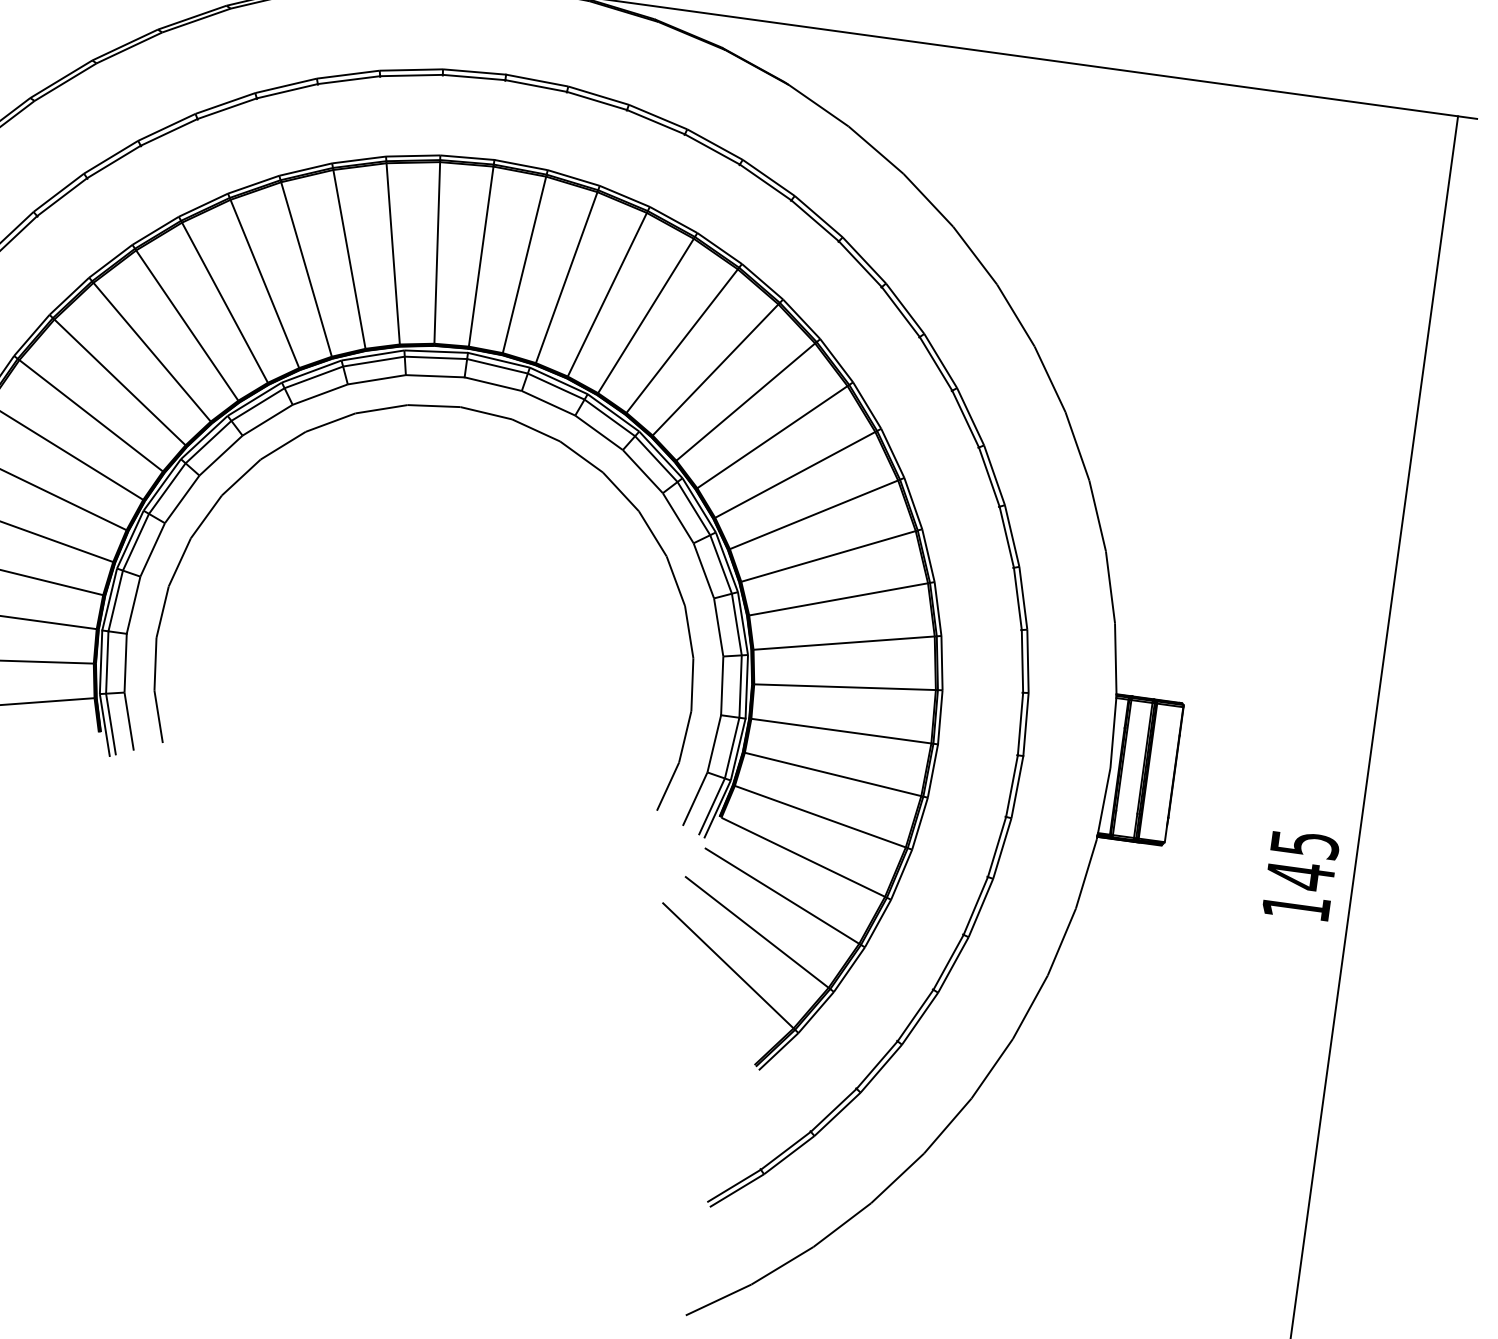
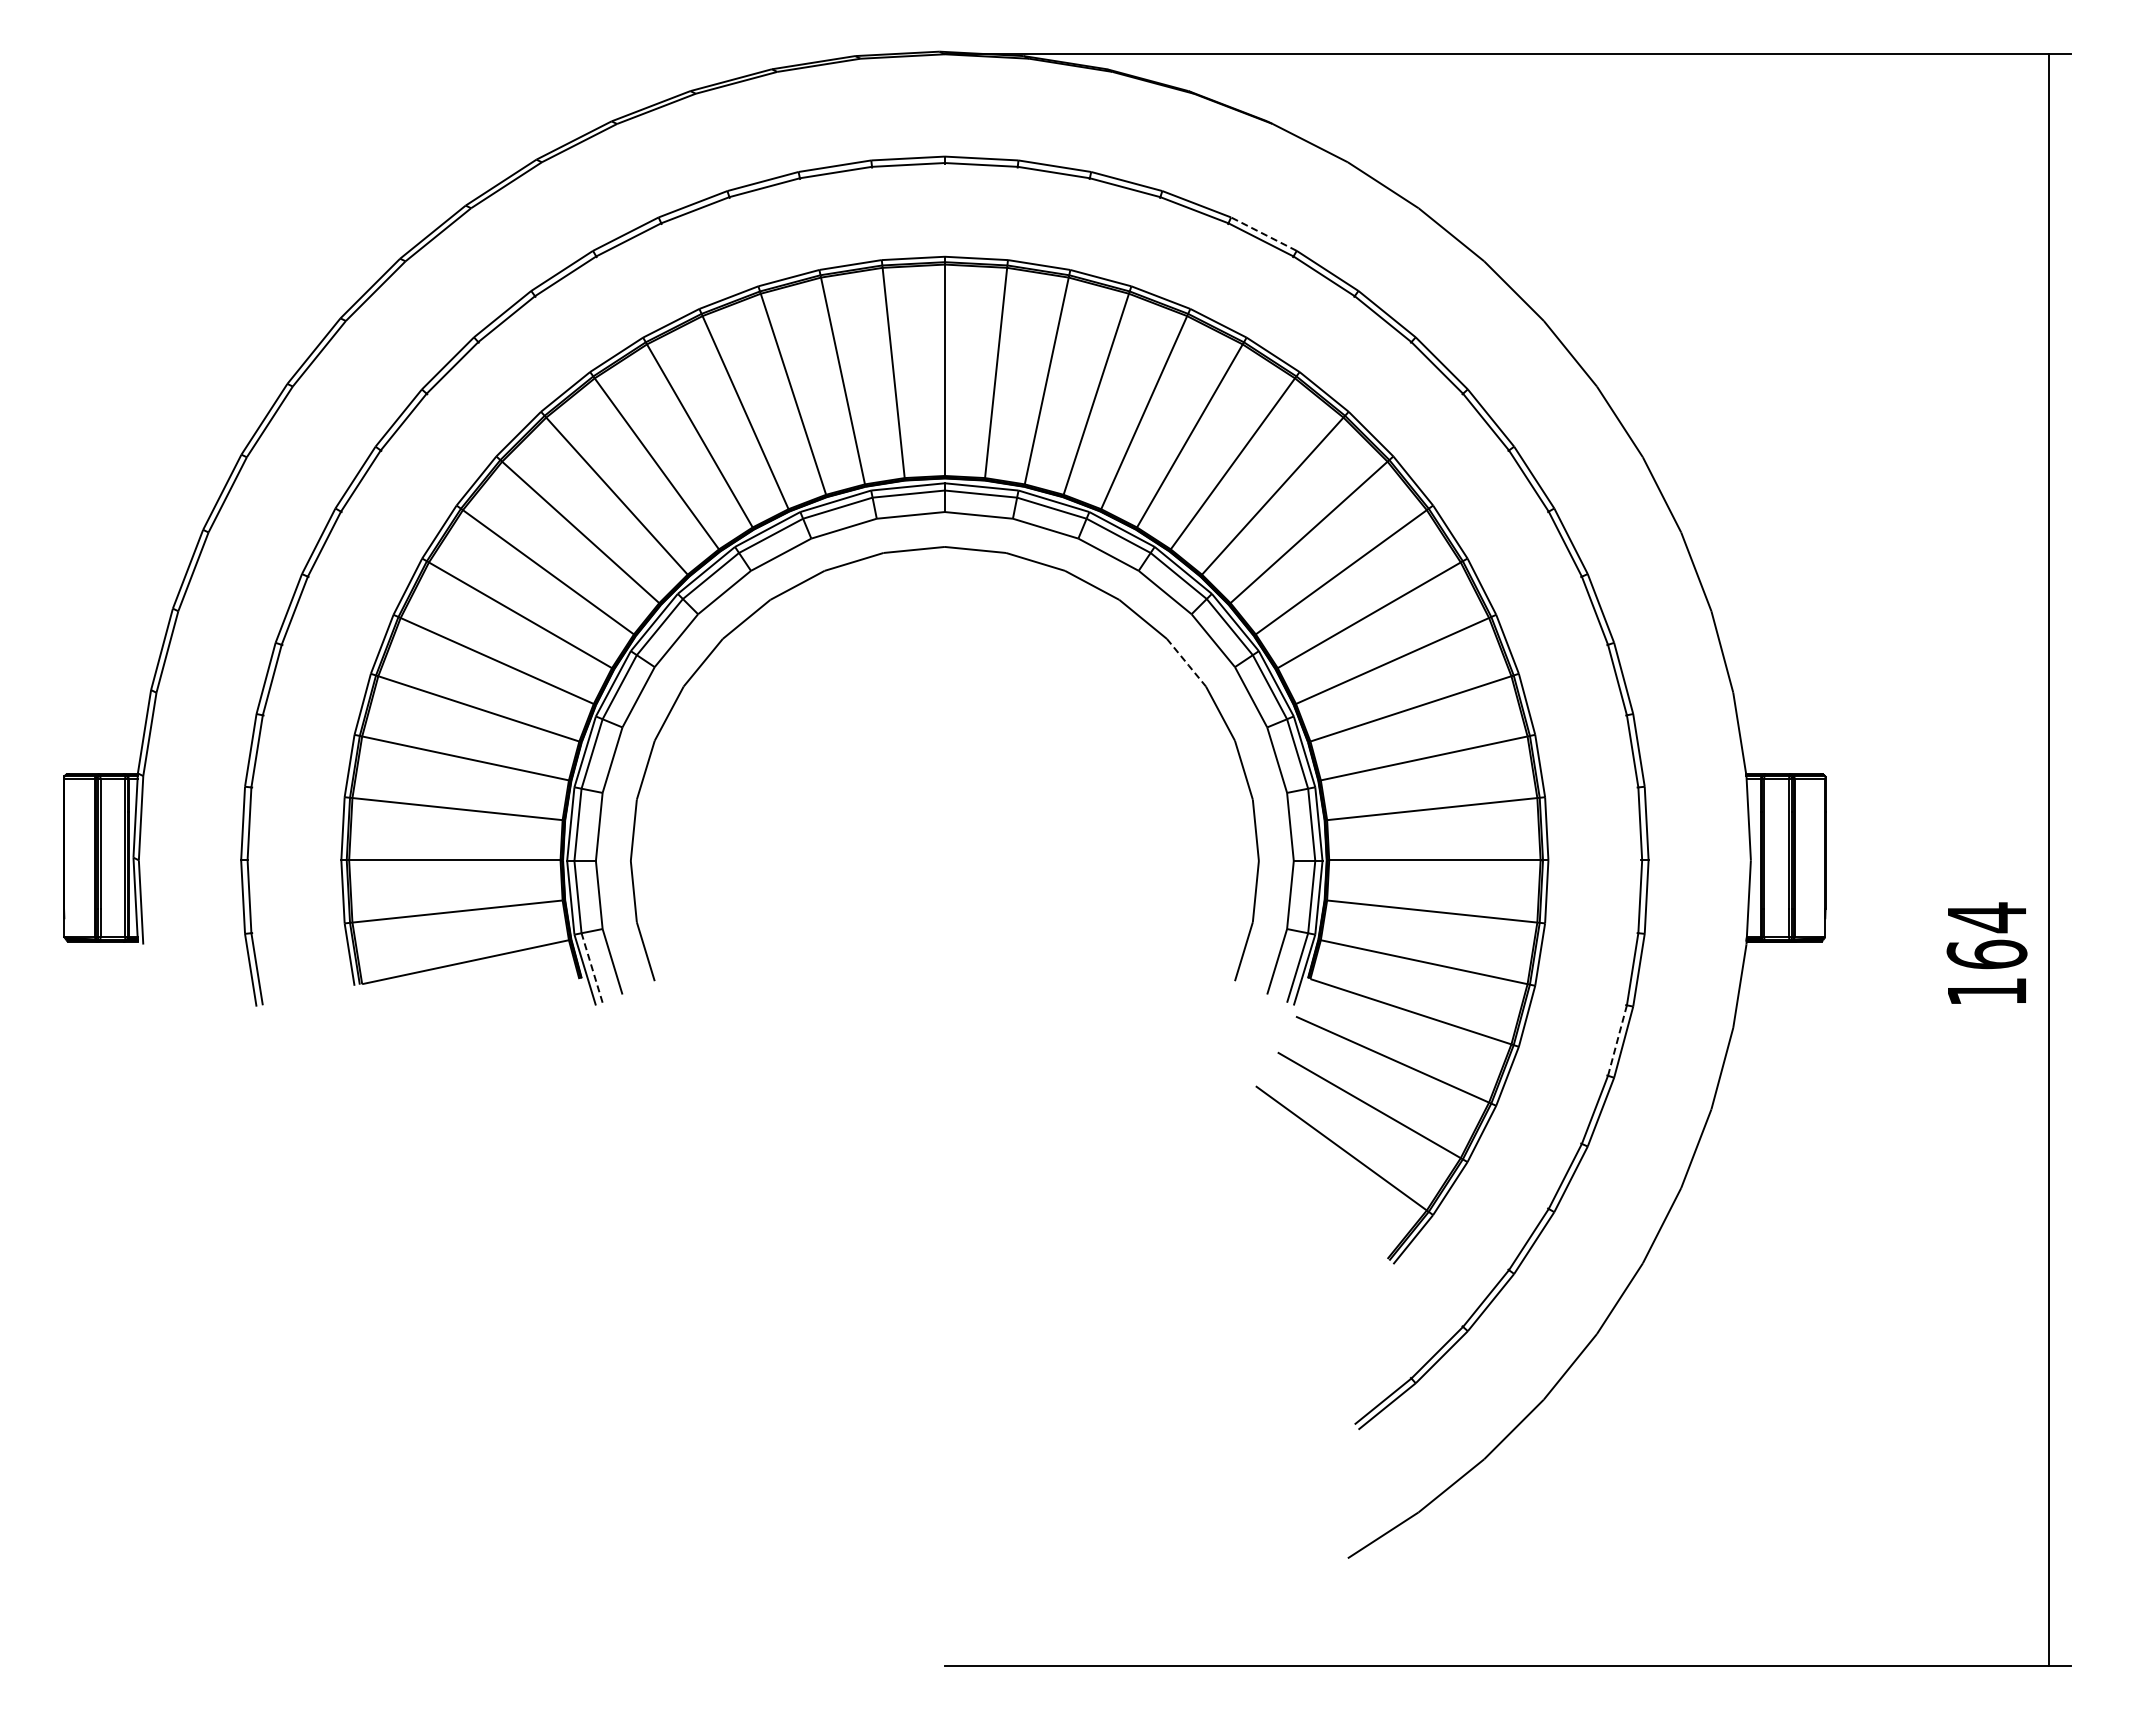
line: (768, 177) -> (1263, 233), solid -> dashed
line: (652, 534) -> (1186, 663), solid -> dashed
line: (110, 724) -> (591, 967), solid -> dashed
text: (1302, 860) -> (1986, 936), 145 -> 164
line: (975, 905) -> (1617, 1039), solid -> dashed

